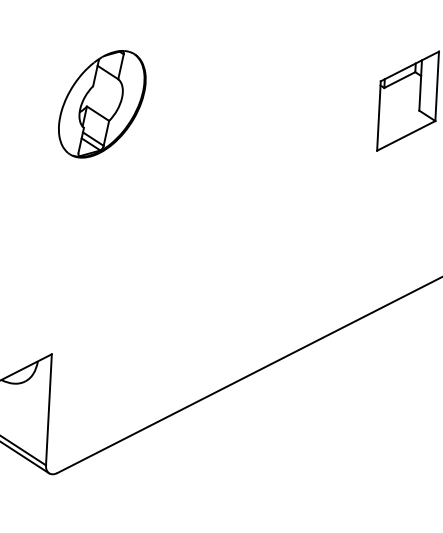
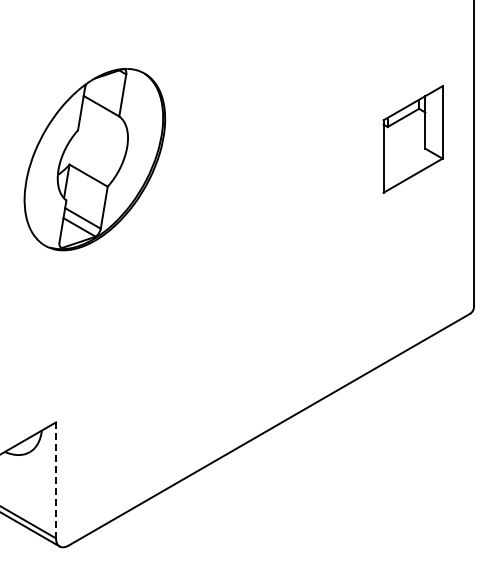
part: (101, 103) -> (94, 158), size x1.6
line: (49, 409) -> (56, 480), solid -> dashed

